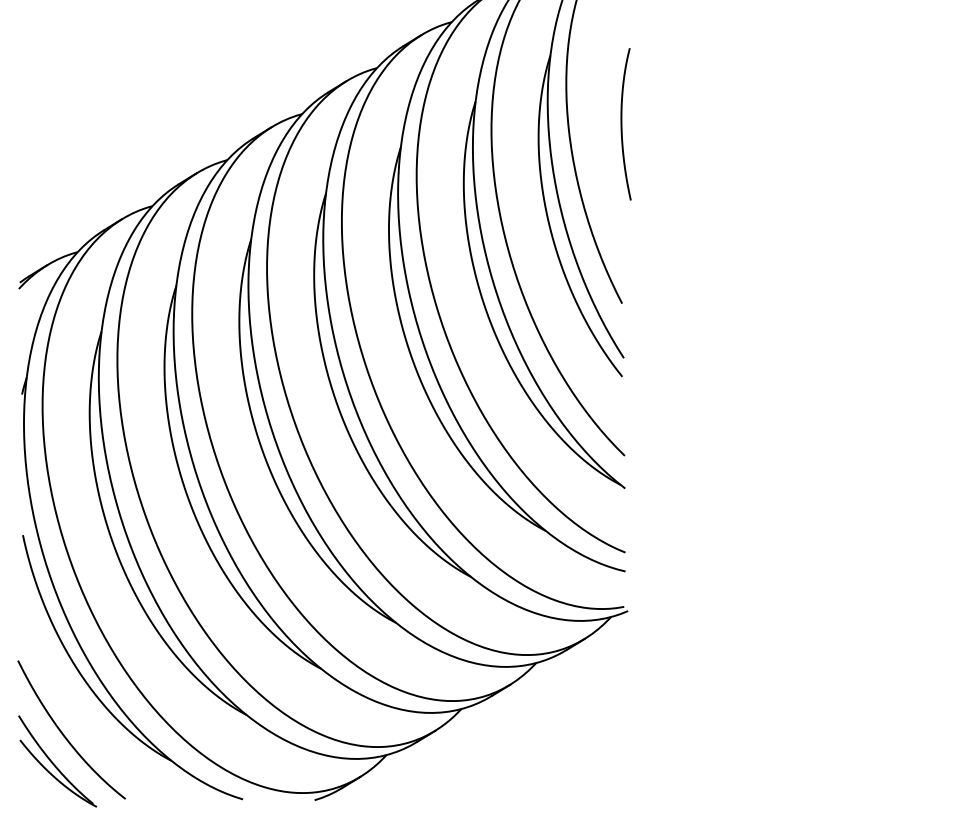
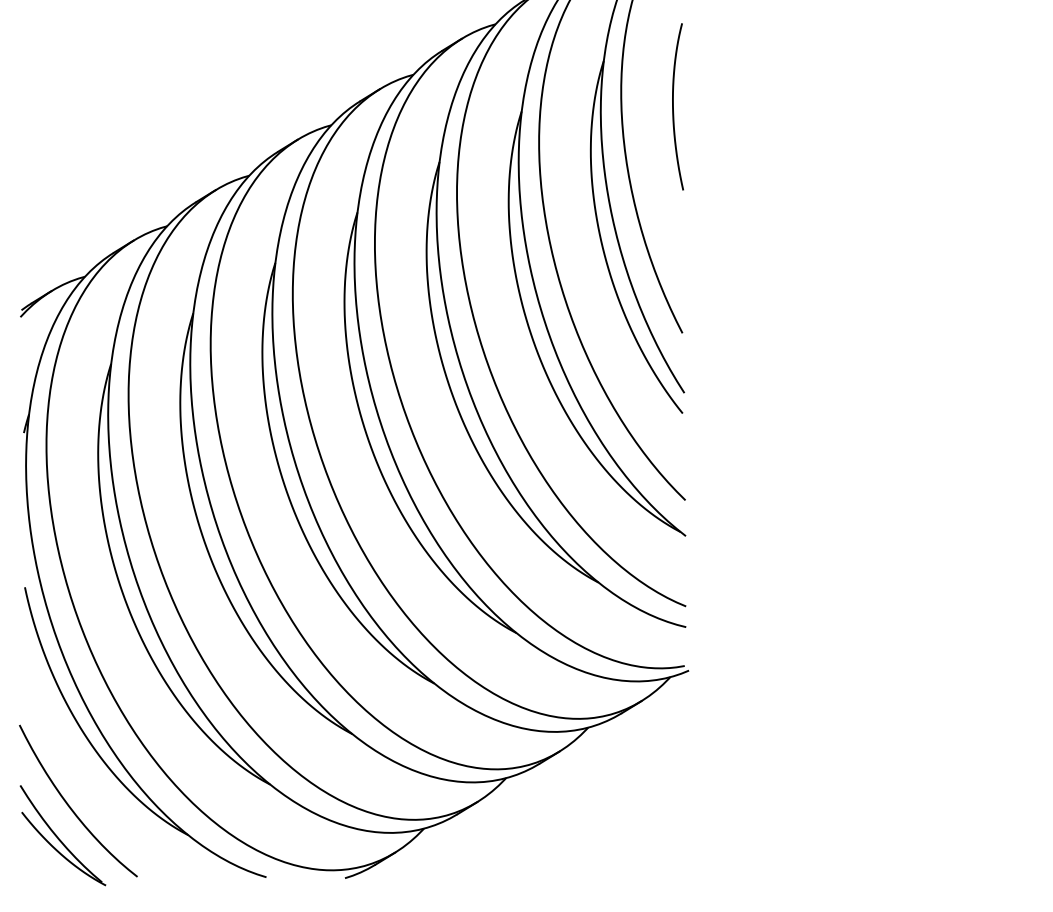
curve: (622, 124) -> (674, 107), moved

